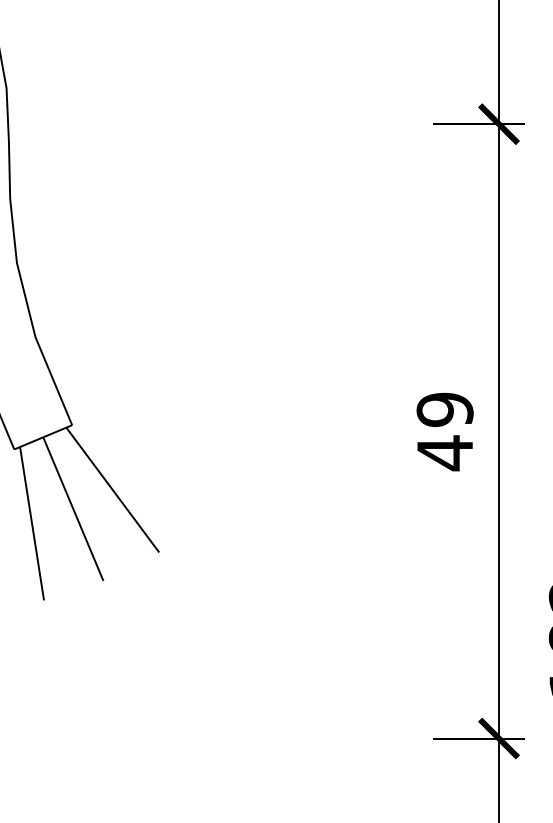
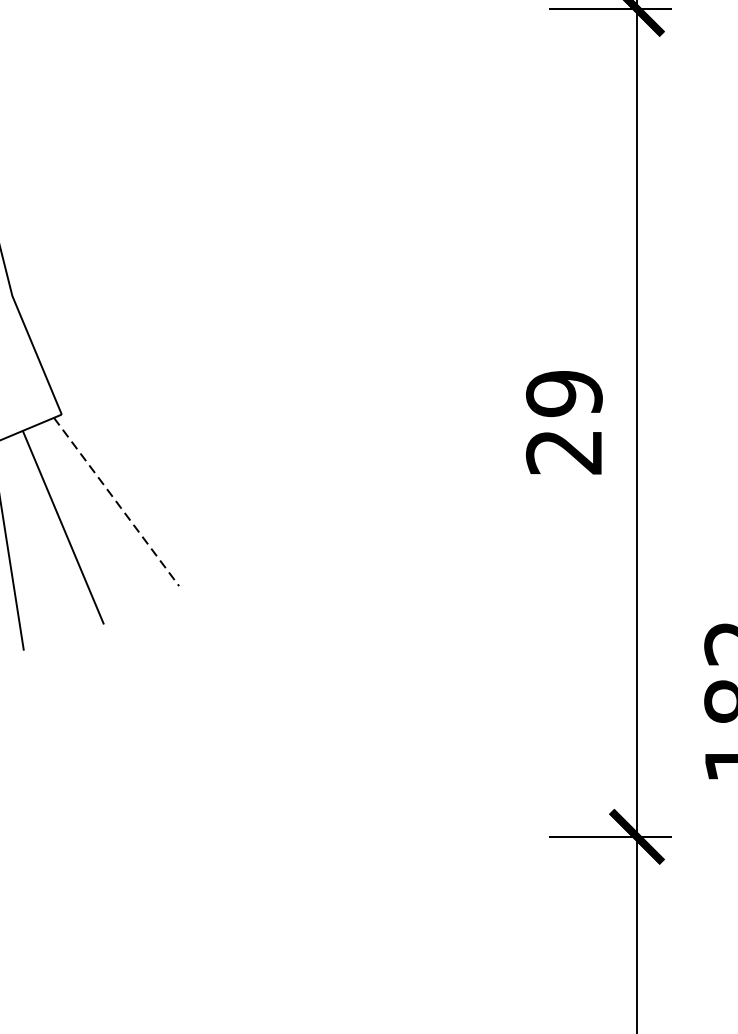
text: (444, 453) -> (563, 452), 49 -> 29
line: (112, 490) -> (116, 502), solid -> dashed

